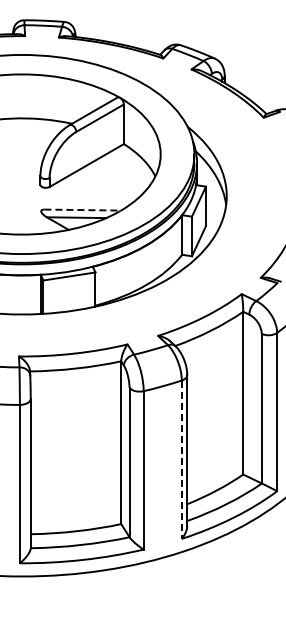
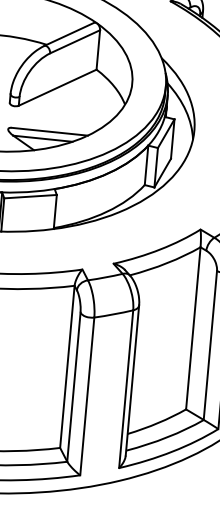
line: (83, 210) -> (50, 132), dashed -> solid
line: (181, 460) -> (125, 389), dashed -> solid

